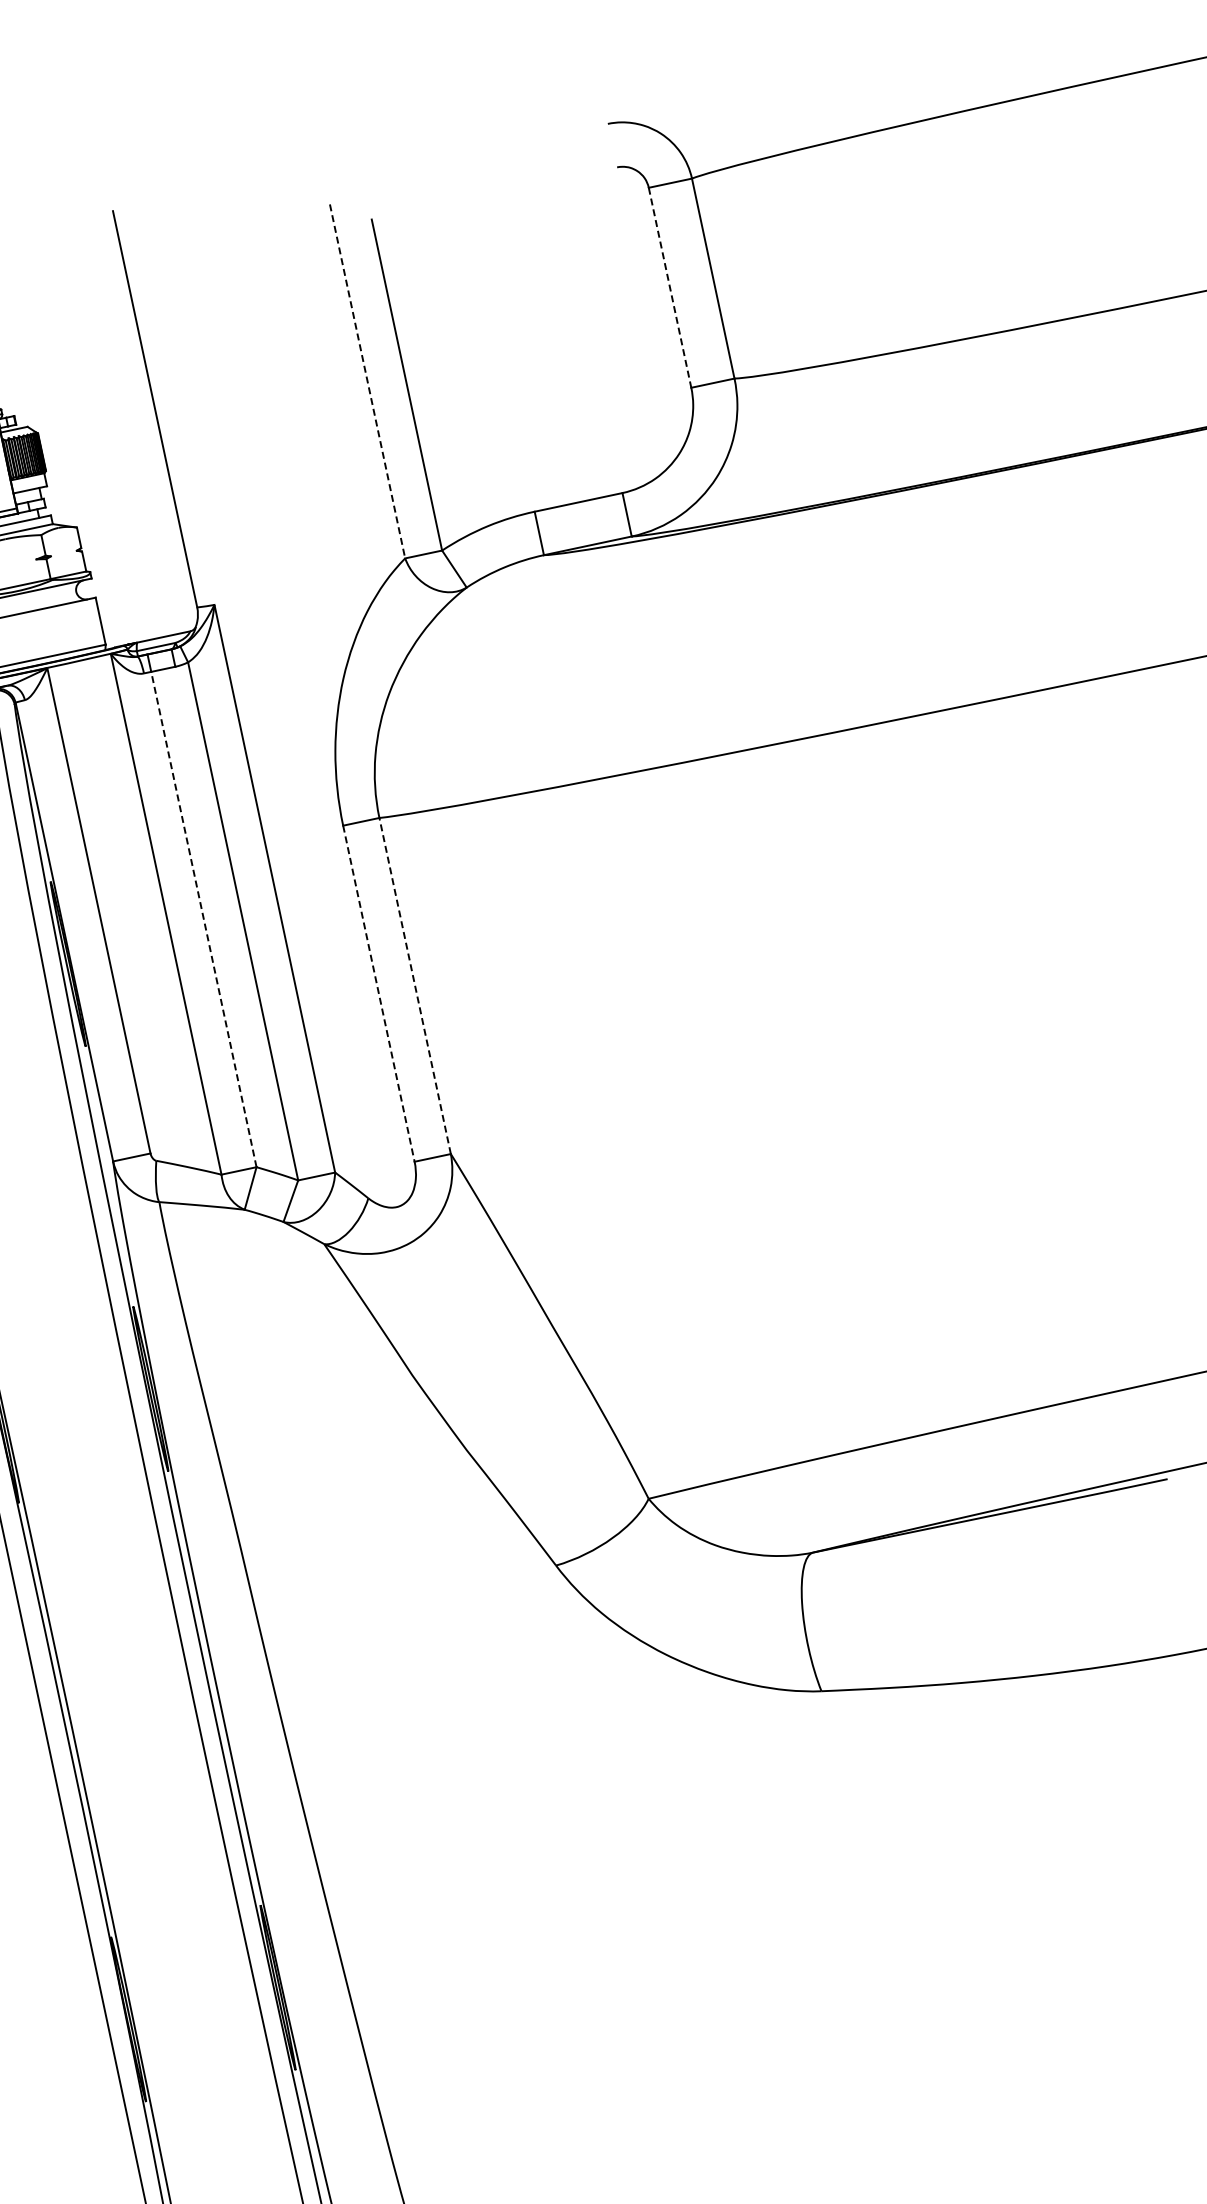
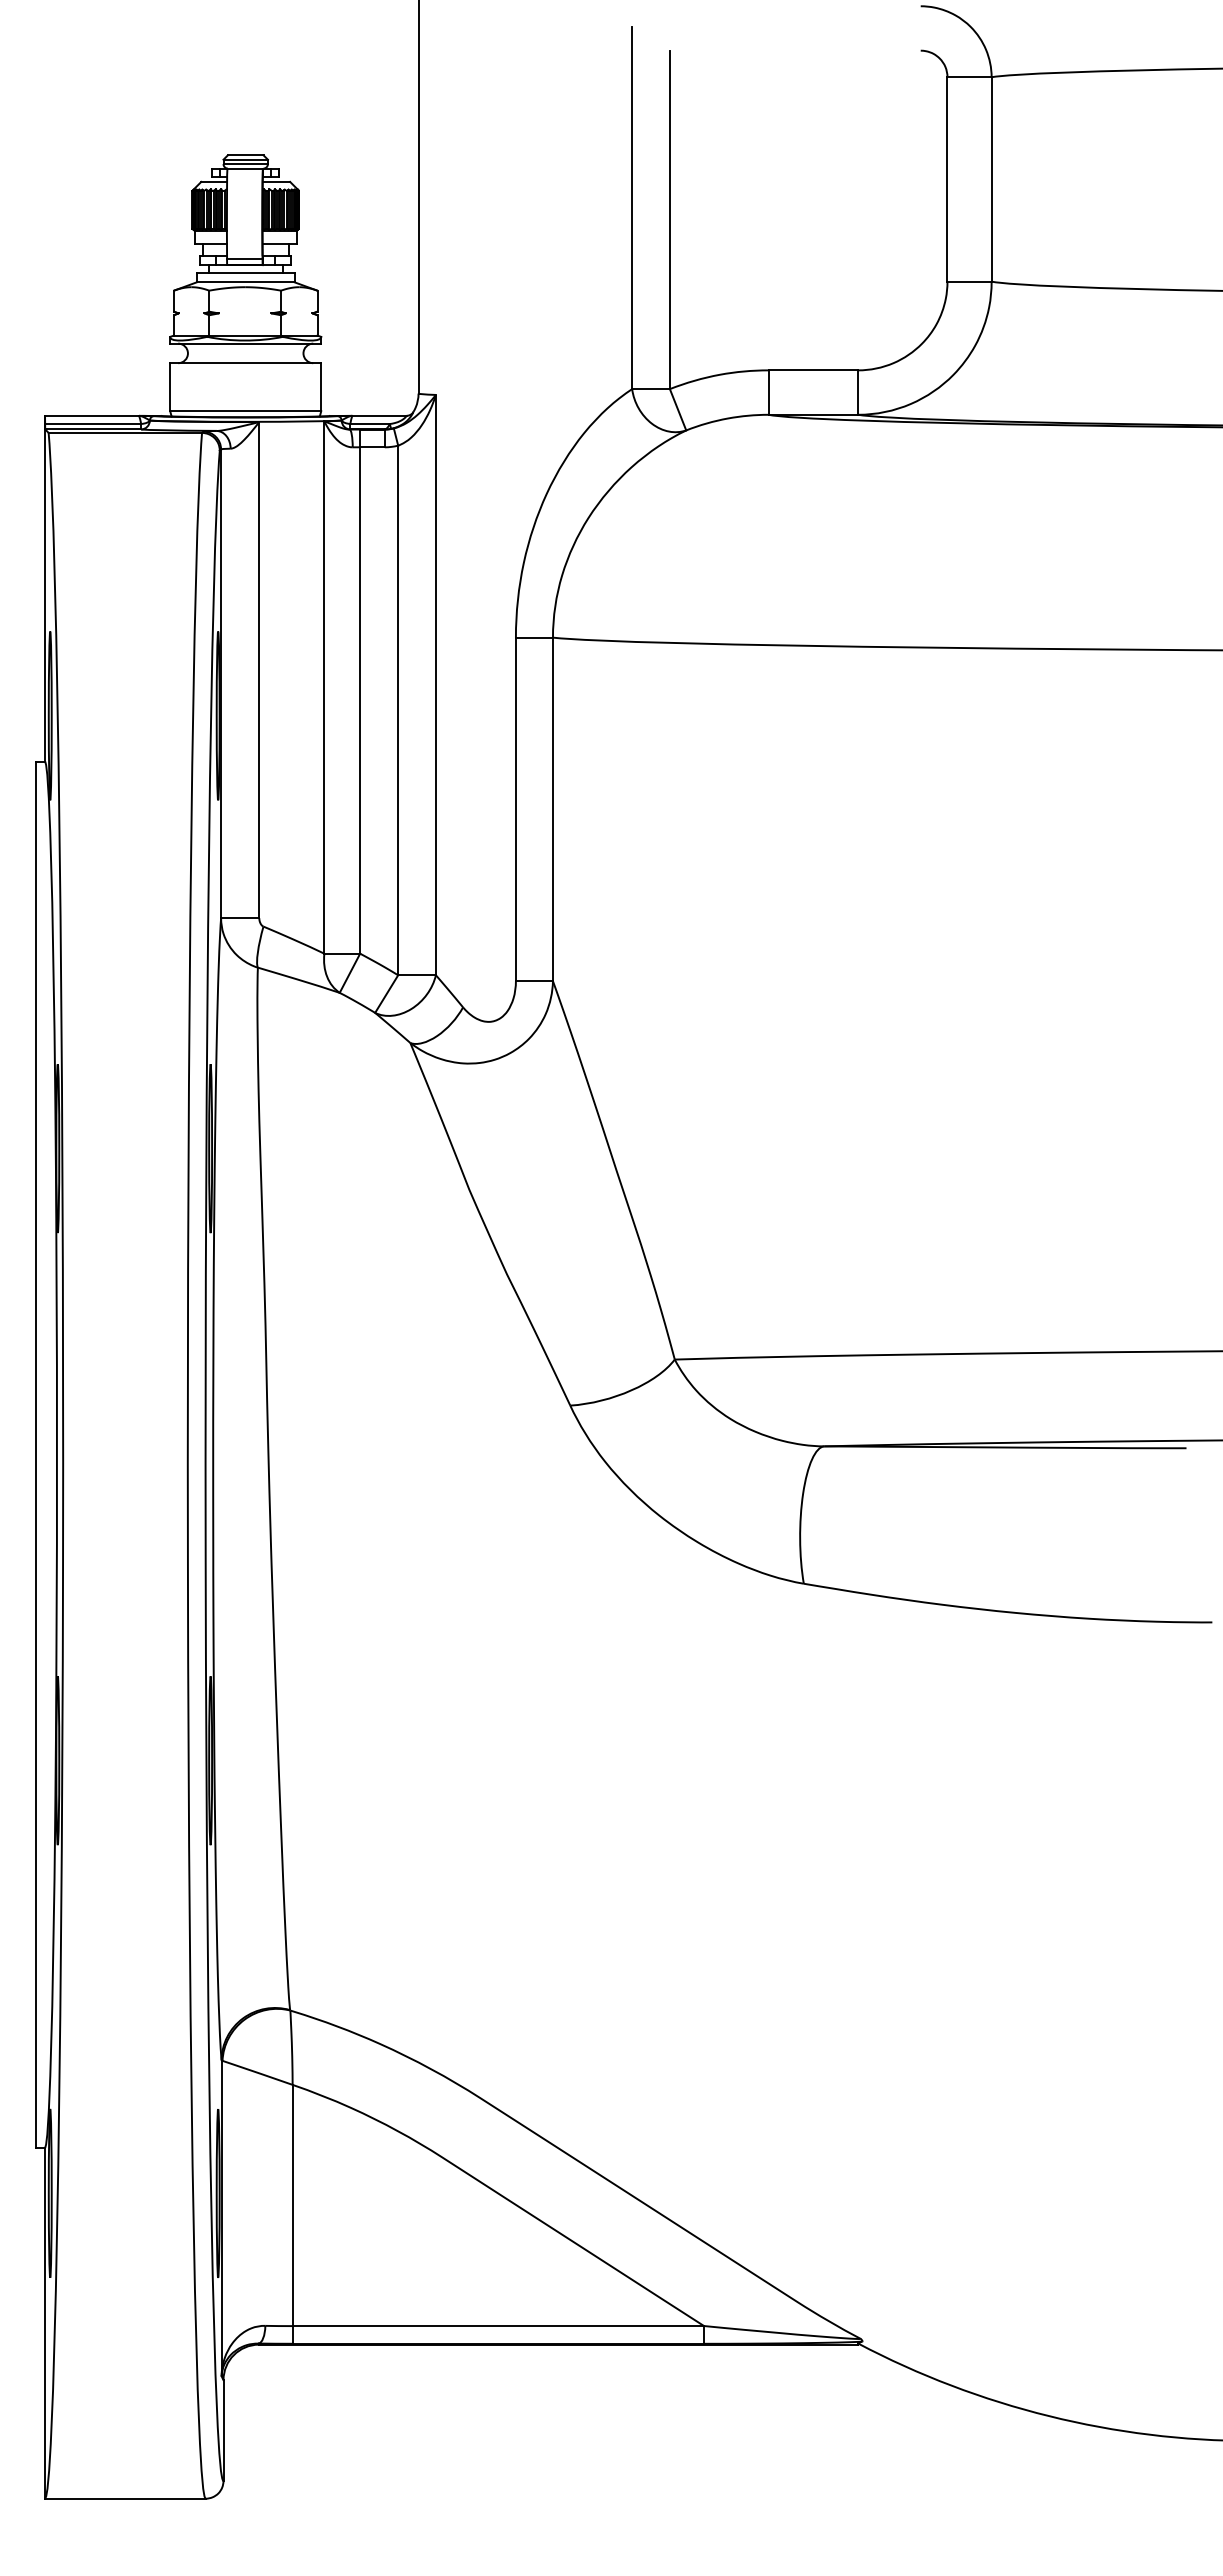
line: (670, 287) -> (947, 179), dashed -> solid
line: (367, 381) -> (632, 208), dashed -> solid
line: (204, 919) -> (360, 700), dashed -> solid
line: (414, 986) -> (552, 809), dashed -> solid
line: (378, 993) -> (515, 809), dashed -> solid

